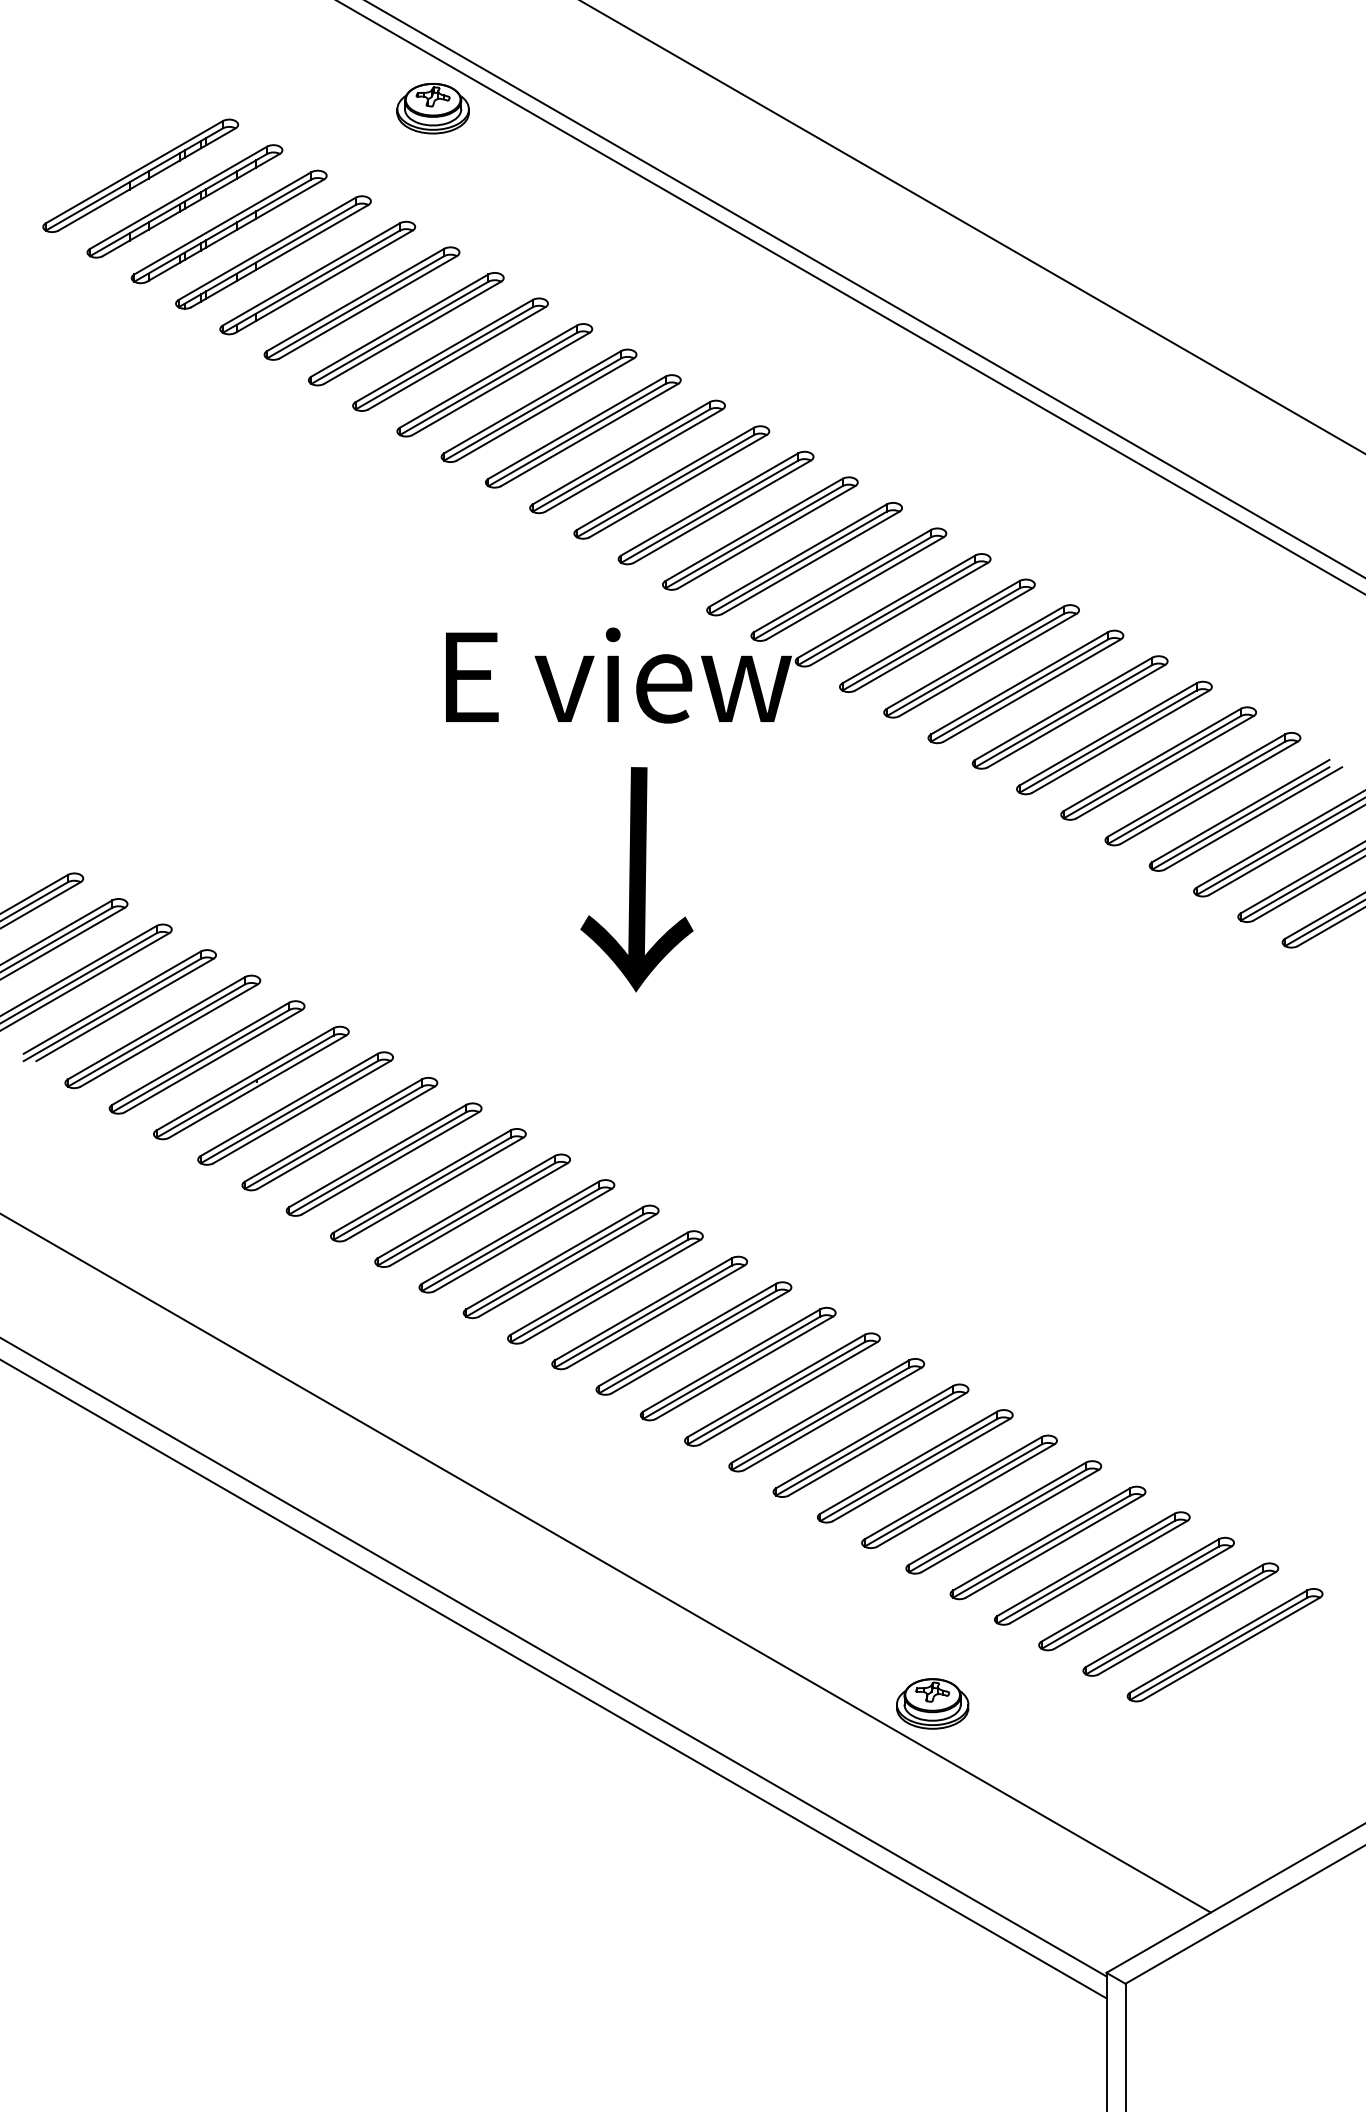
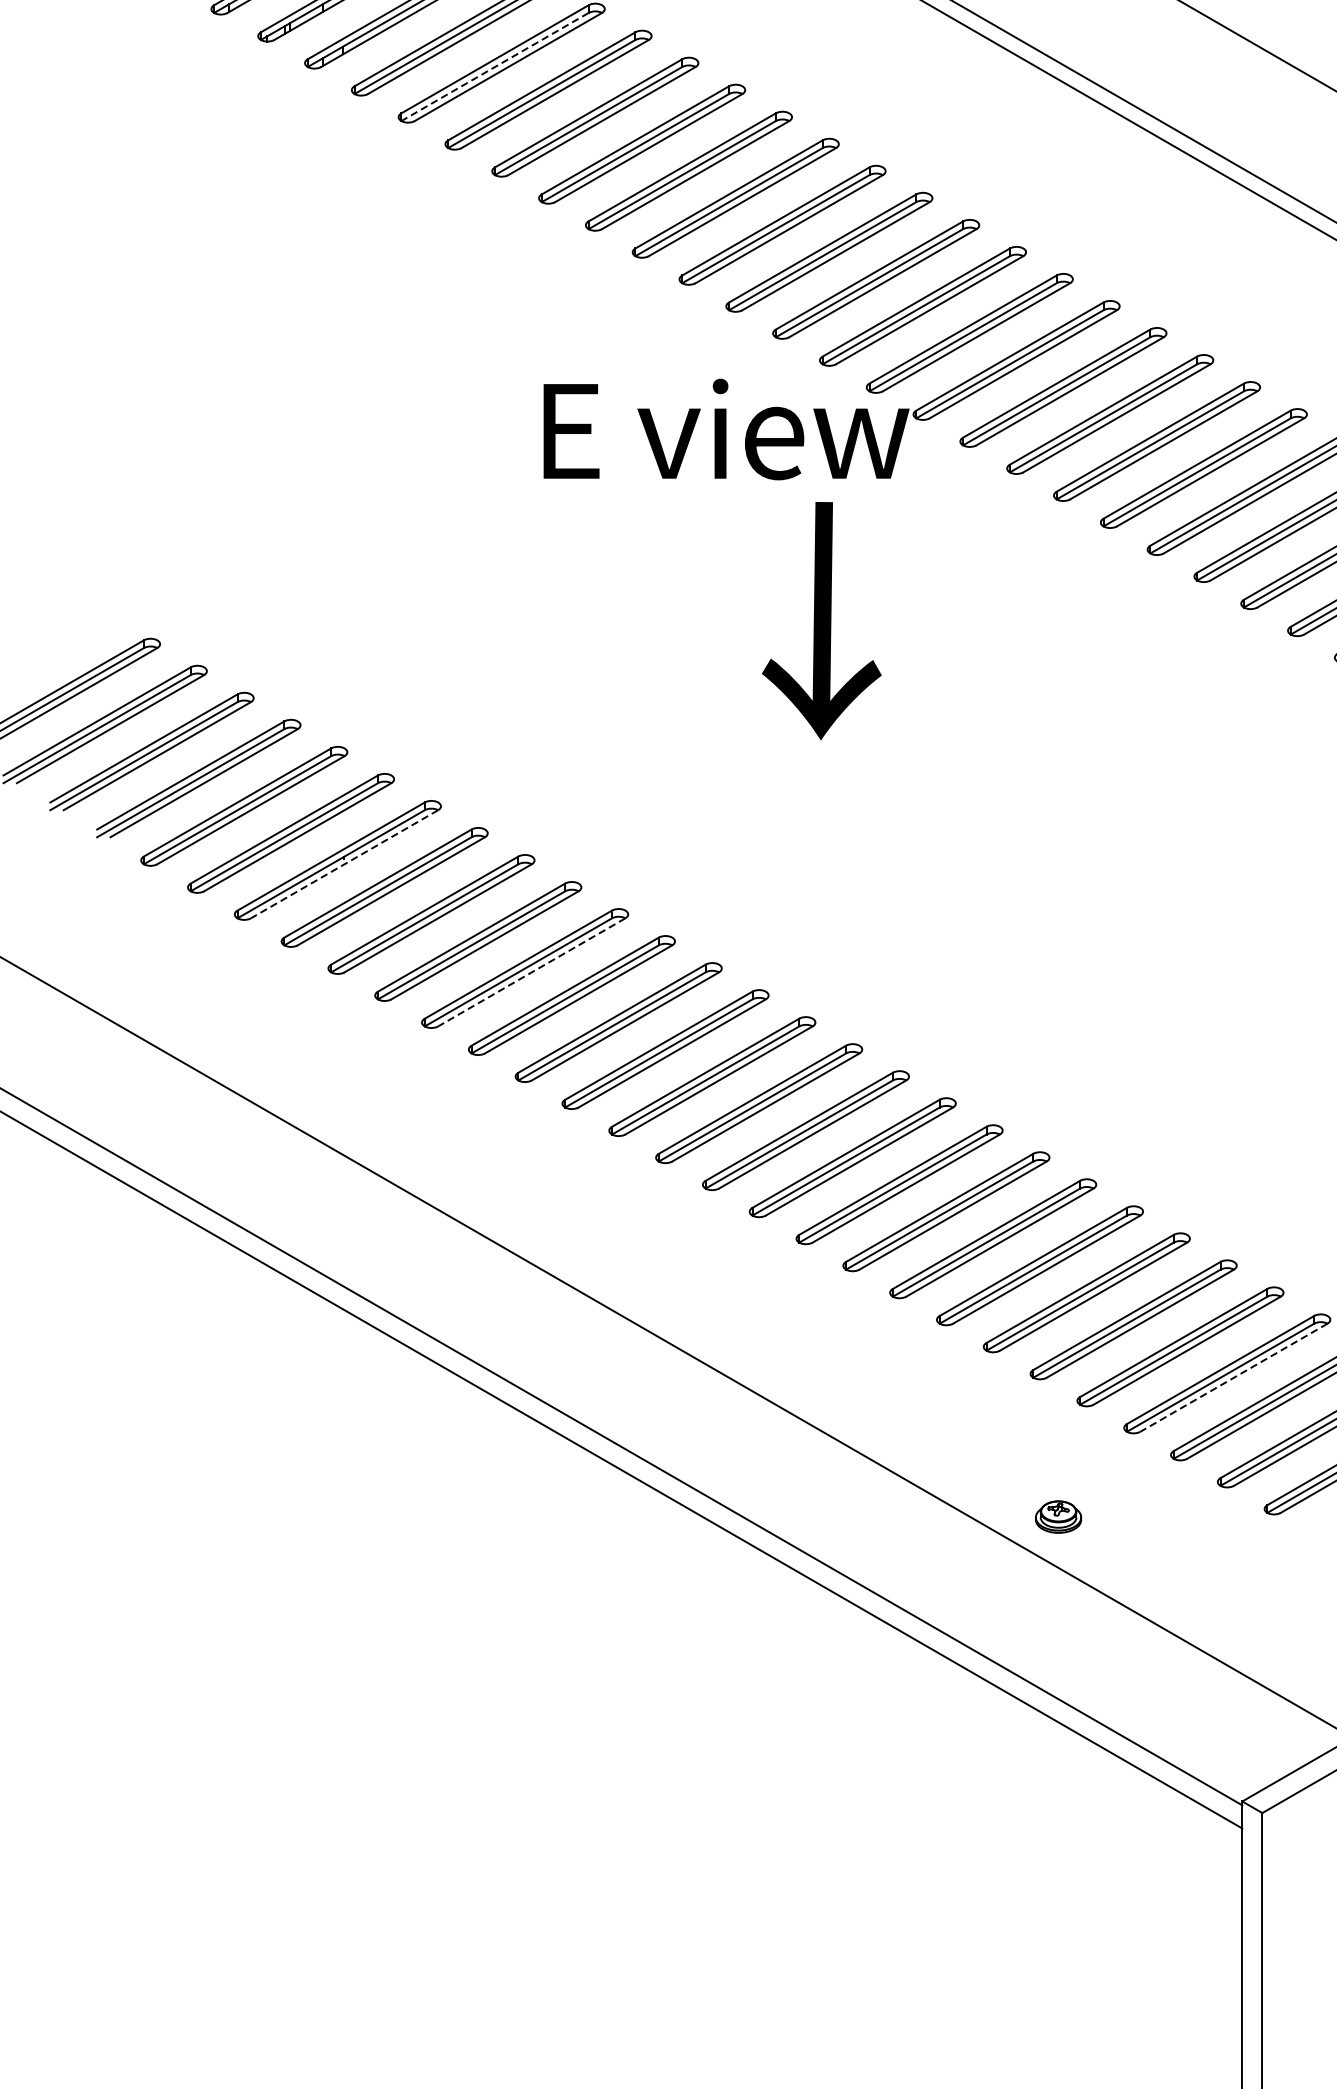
line: (399, 333) -> (494, 67), solid -> dashed
text: (636, 879) -> (821, 620), moved
line: (257, 1086) -> (344, 864), solid -> dashed
line: (434, 1189) -> (531, 973), solid -> dashed
line: (1098, 1572) -> (1233, 1378), solid -> dashed
part: (932, 1703) -> (1058, 1516), size x0.6

